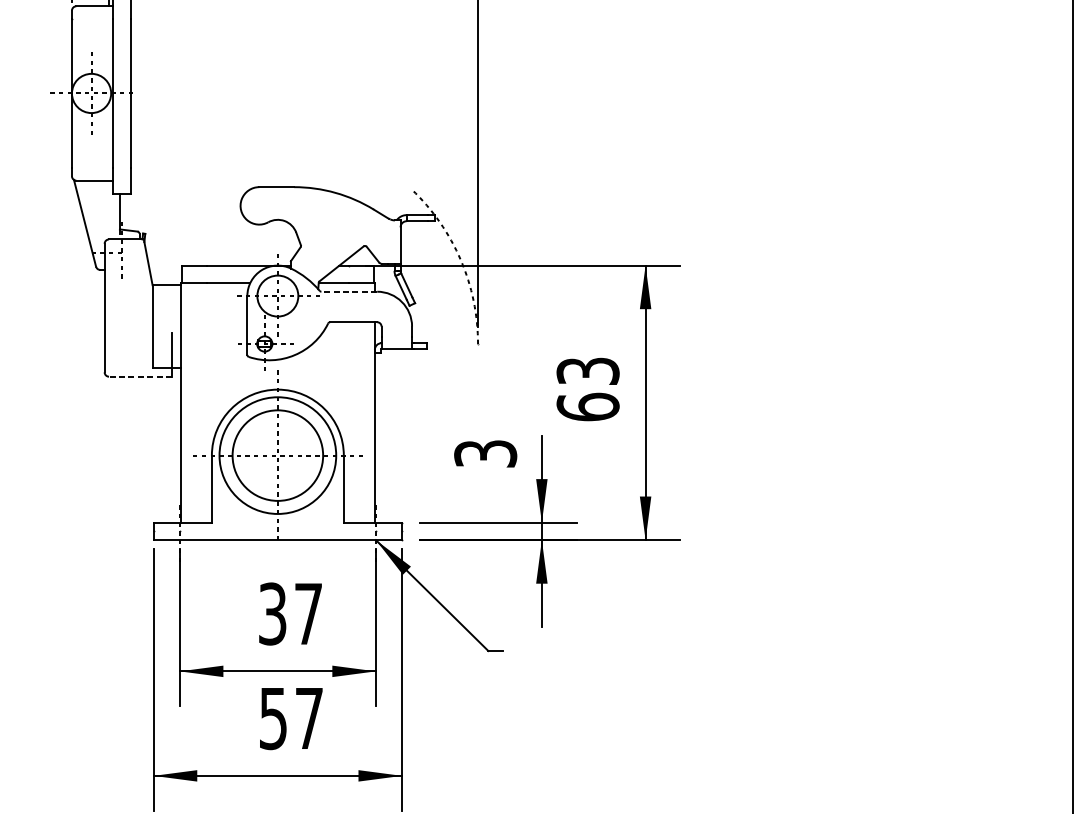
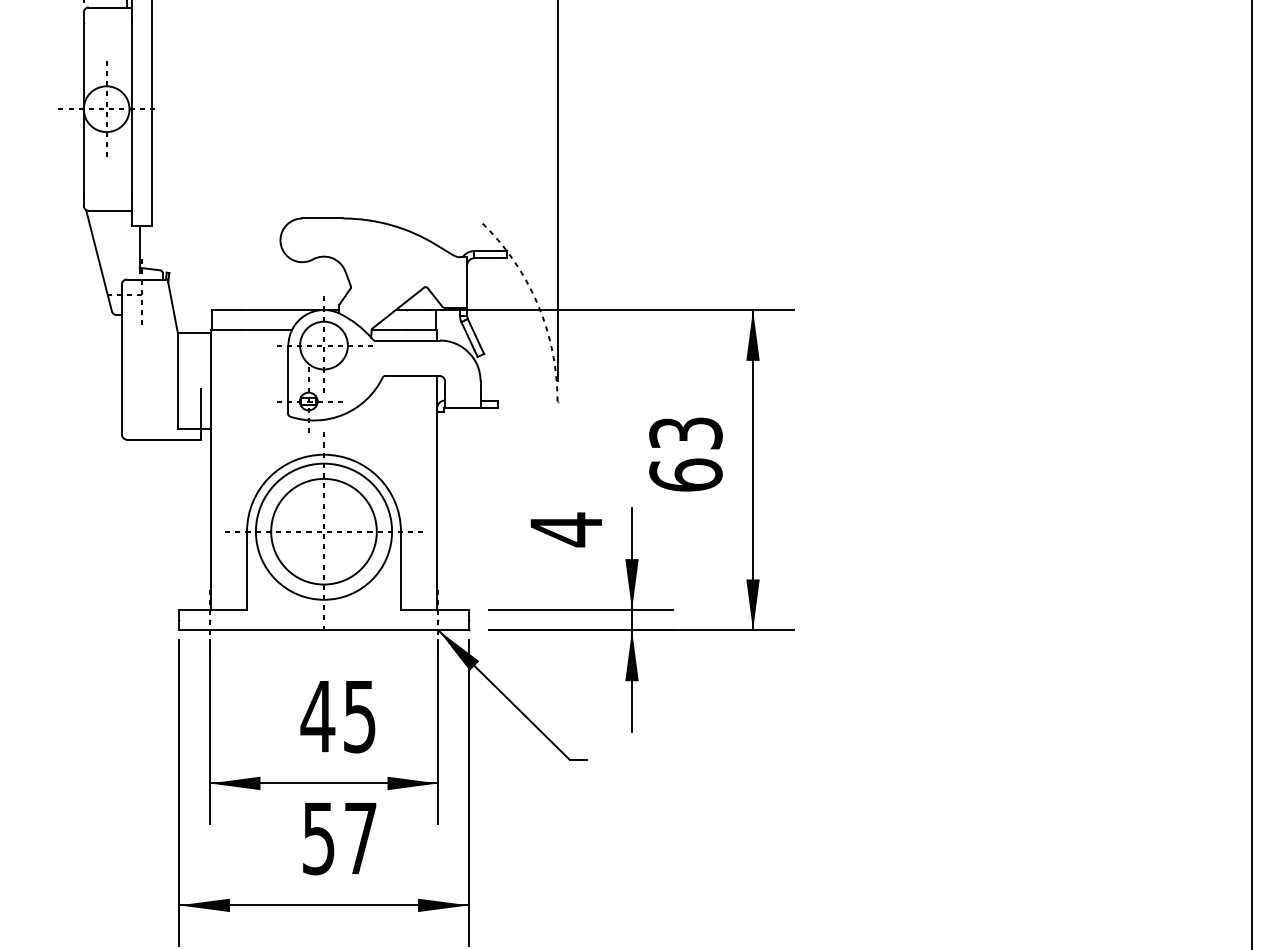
line: (349, 291) -> (407, 340), dashed -> solid
line: (140, 376) -> (163, 439), dashed -> solid
text: (485, 453) -> (566, 529), 3 -> 4
text: (289, 613) -> (337, 716), 37 -> 45

